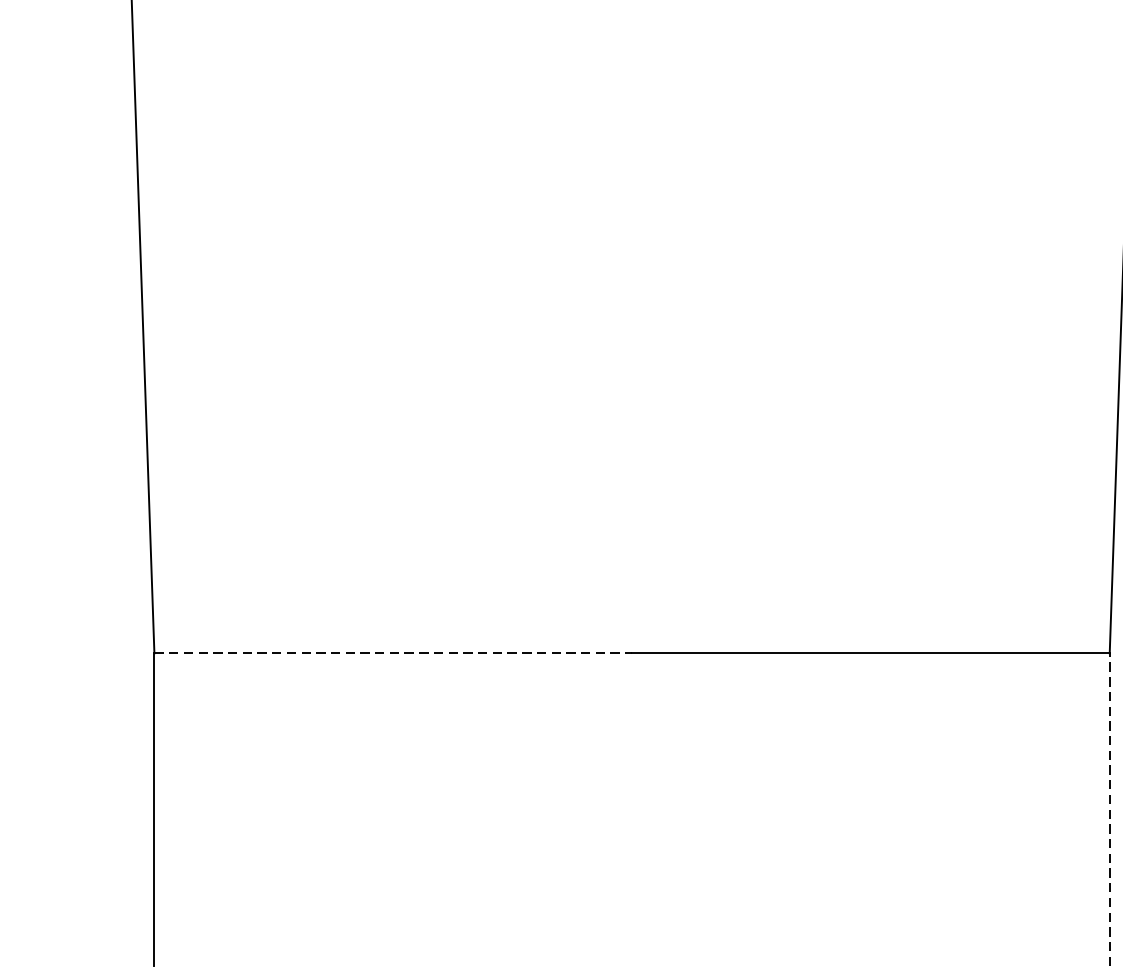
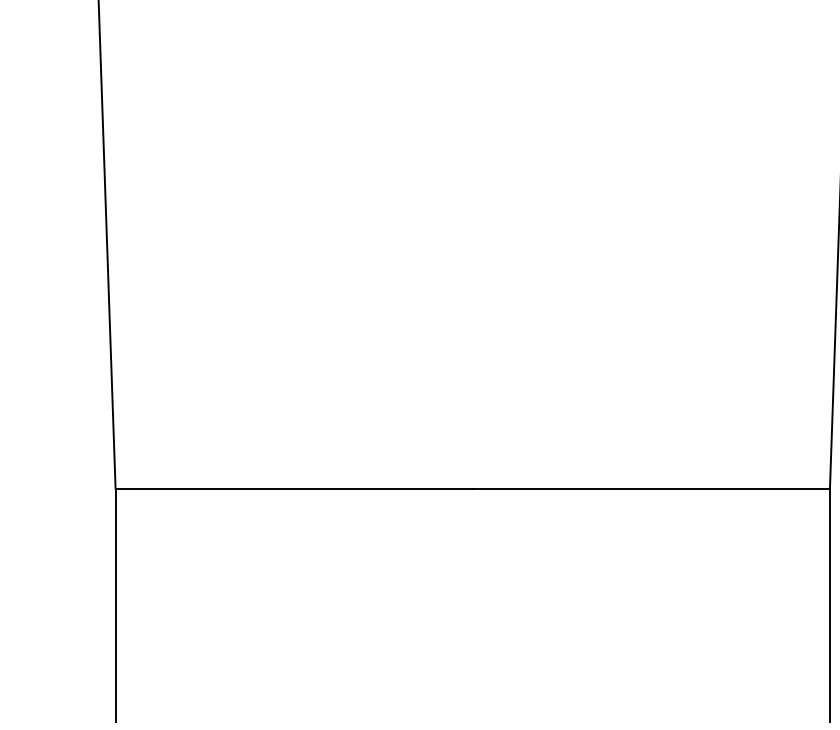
line: (393, 653) -> (294, 488), dashed -> solid
line: (1109, 809) -> (829, 605), dashed -> solid

